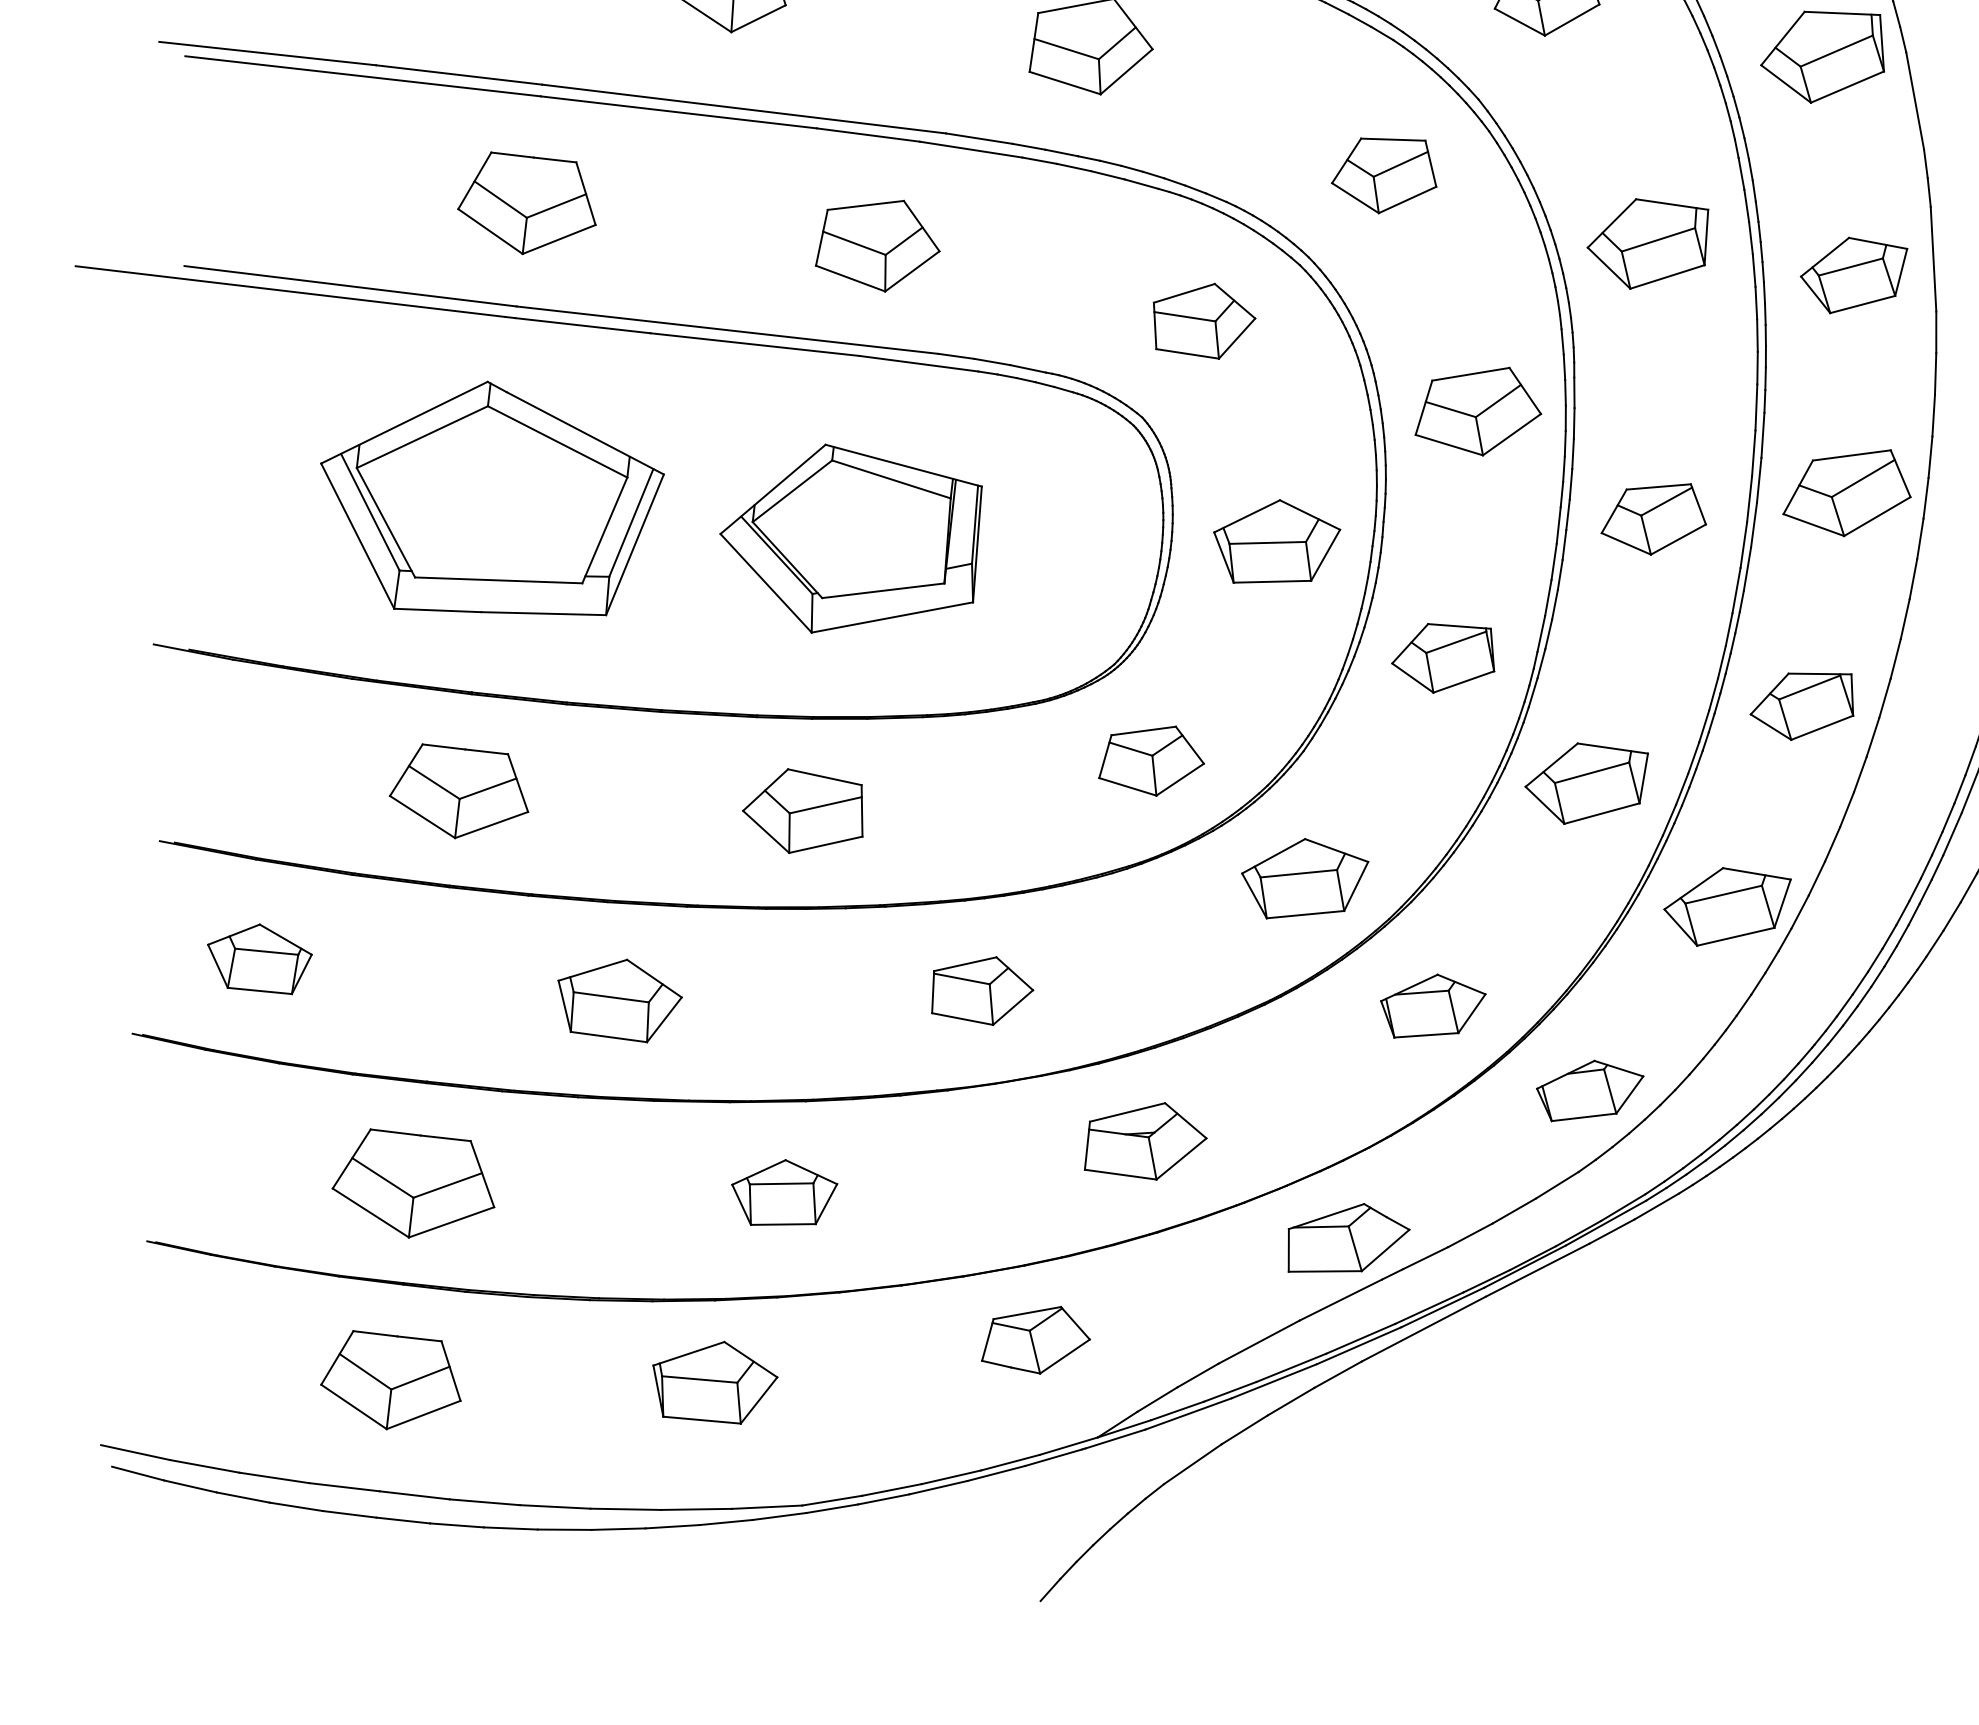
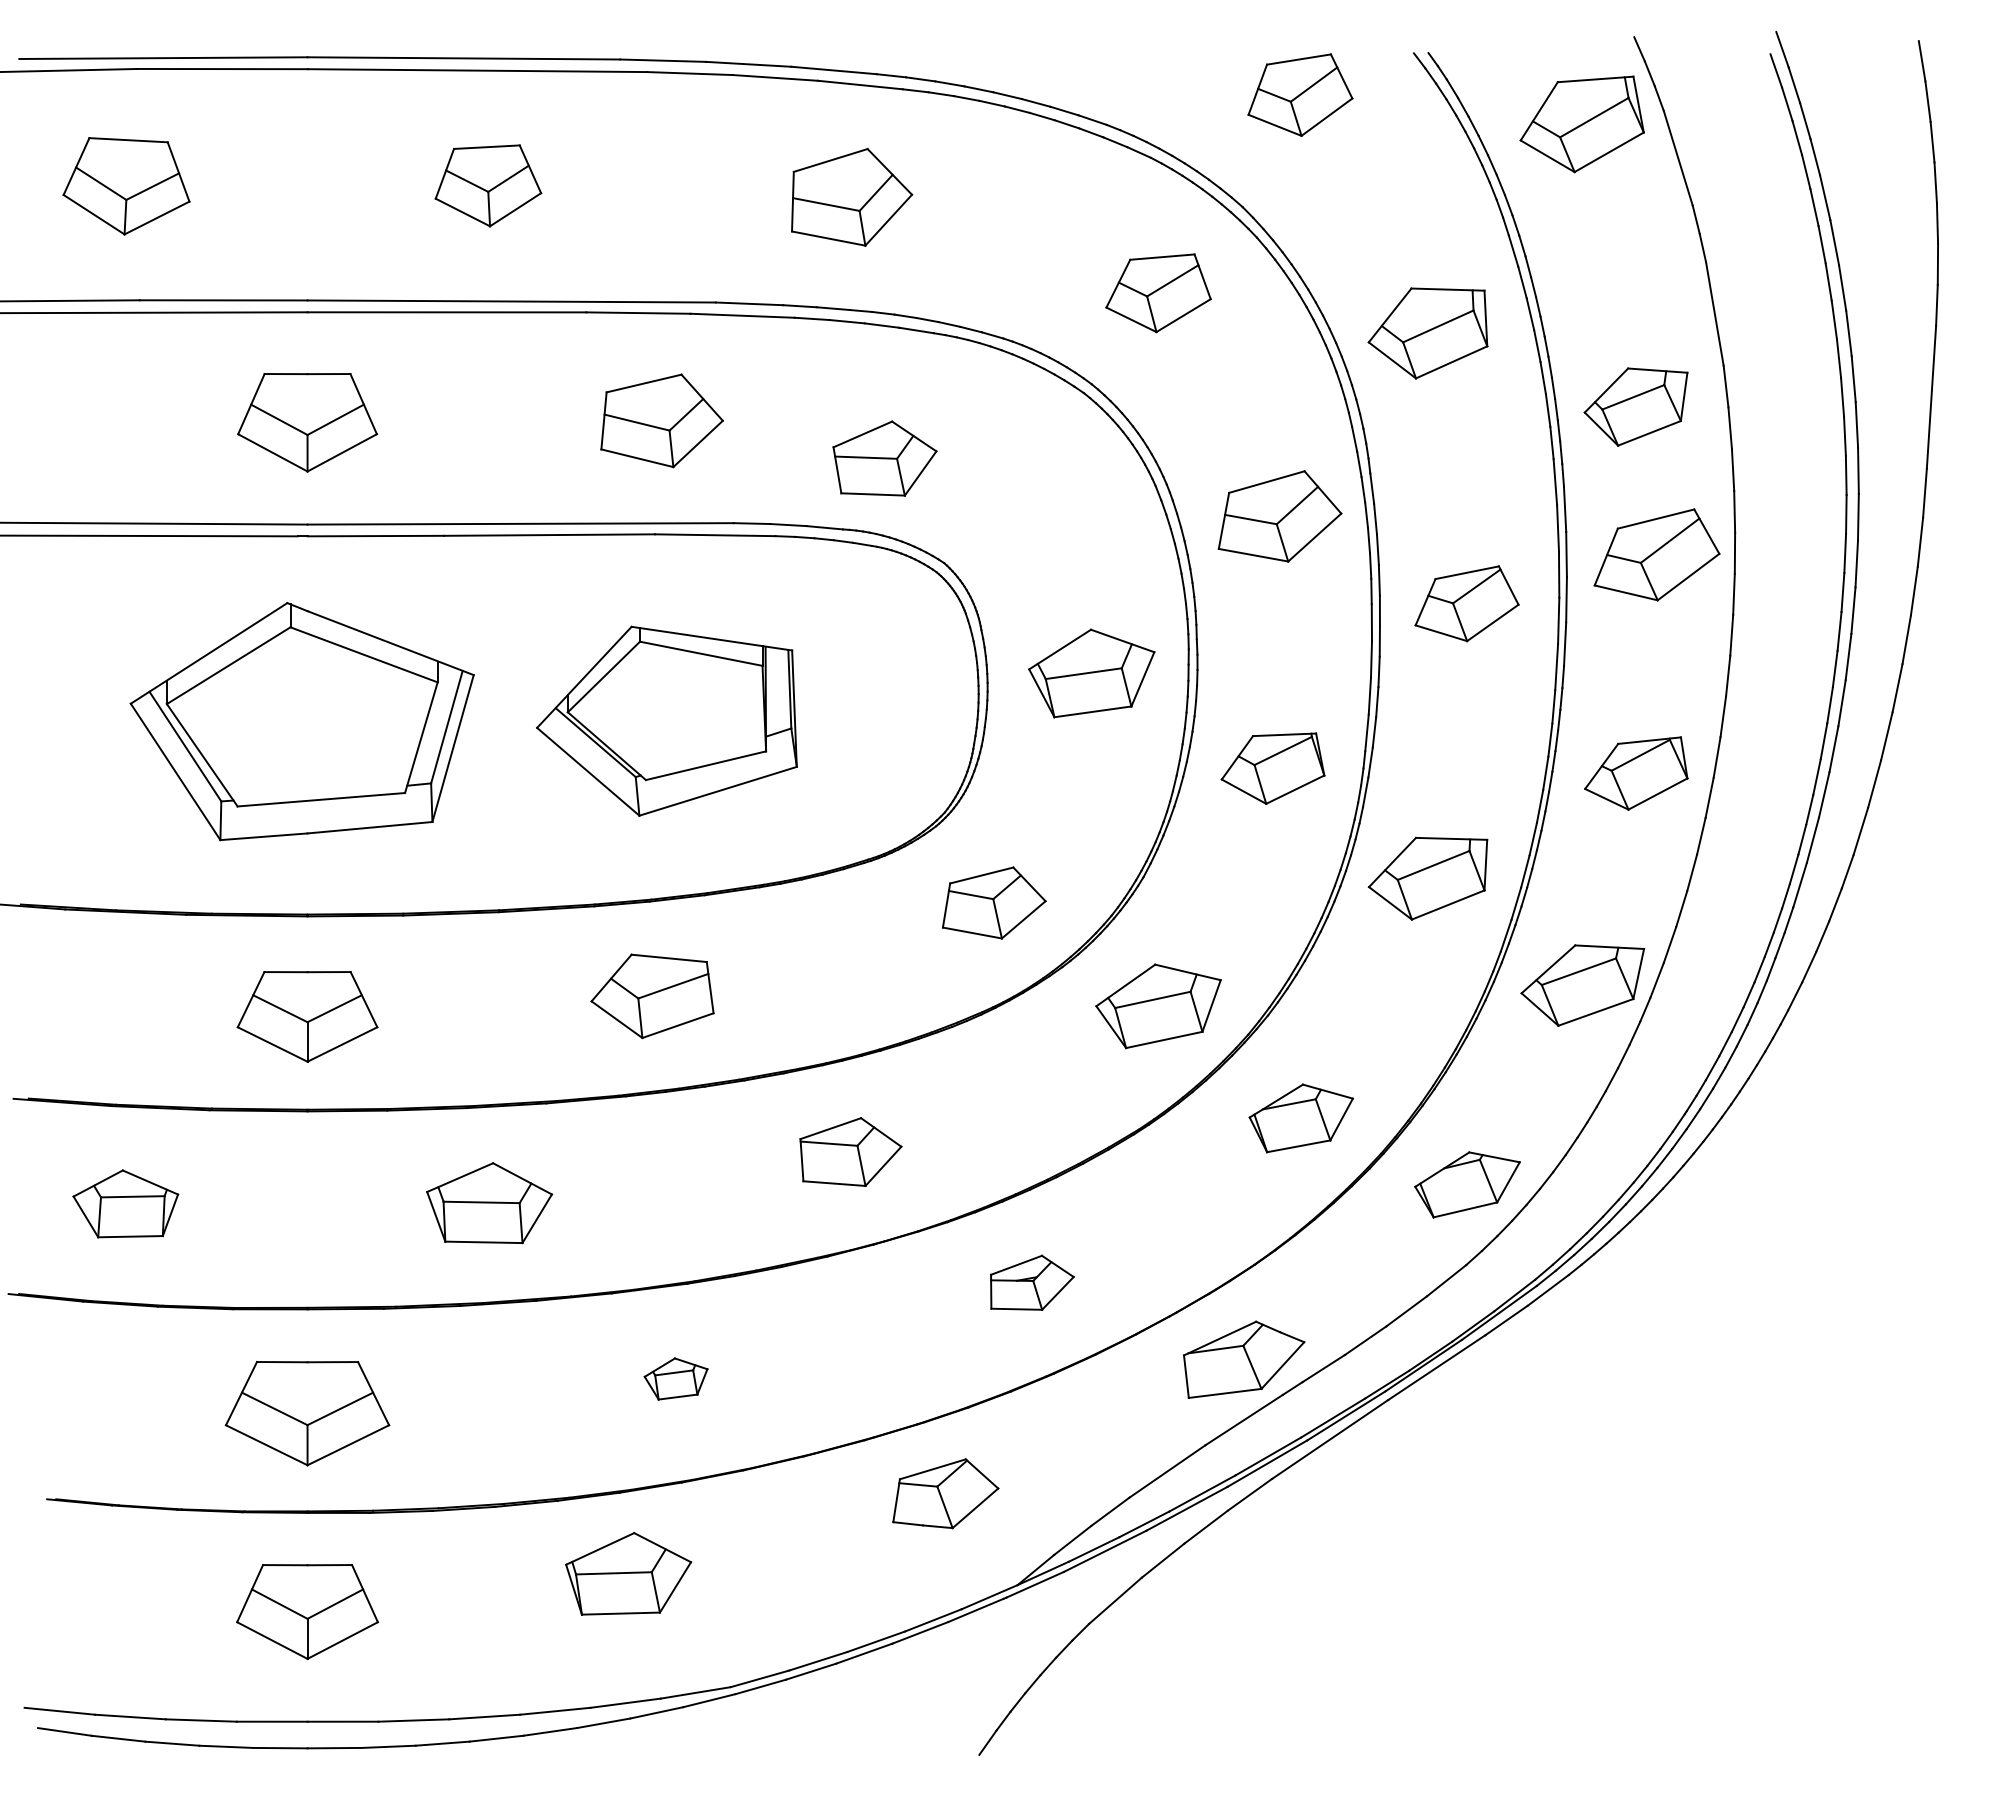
part: (1851, 276) -> (1635, 406), moved
part: (1203, 319) -> (884, 458), moved
part: (1147, 1139) -> (1032, 1282), size x0.7
part: (782, 1193) -> (675, 1378), size x0.6

